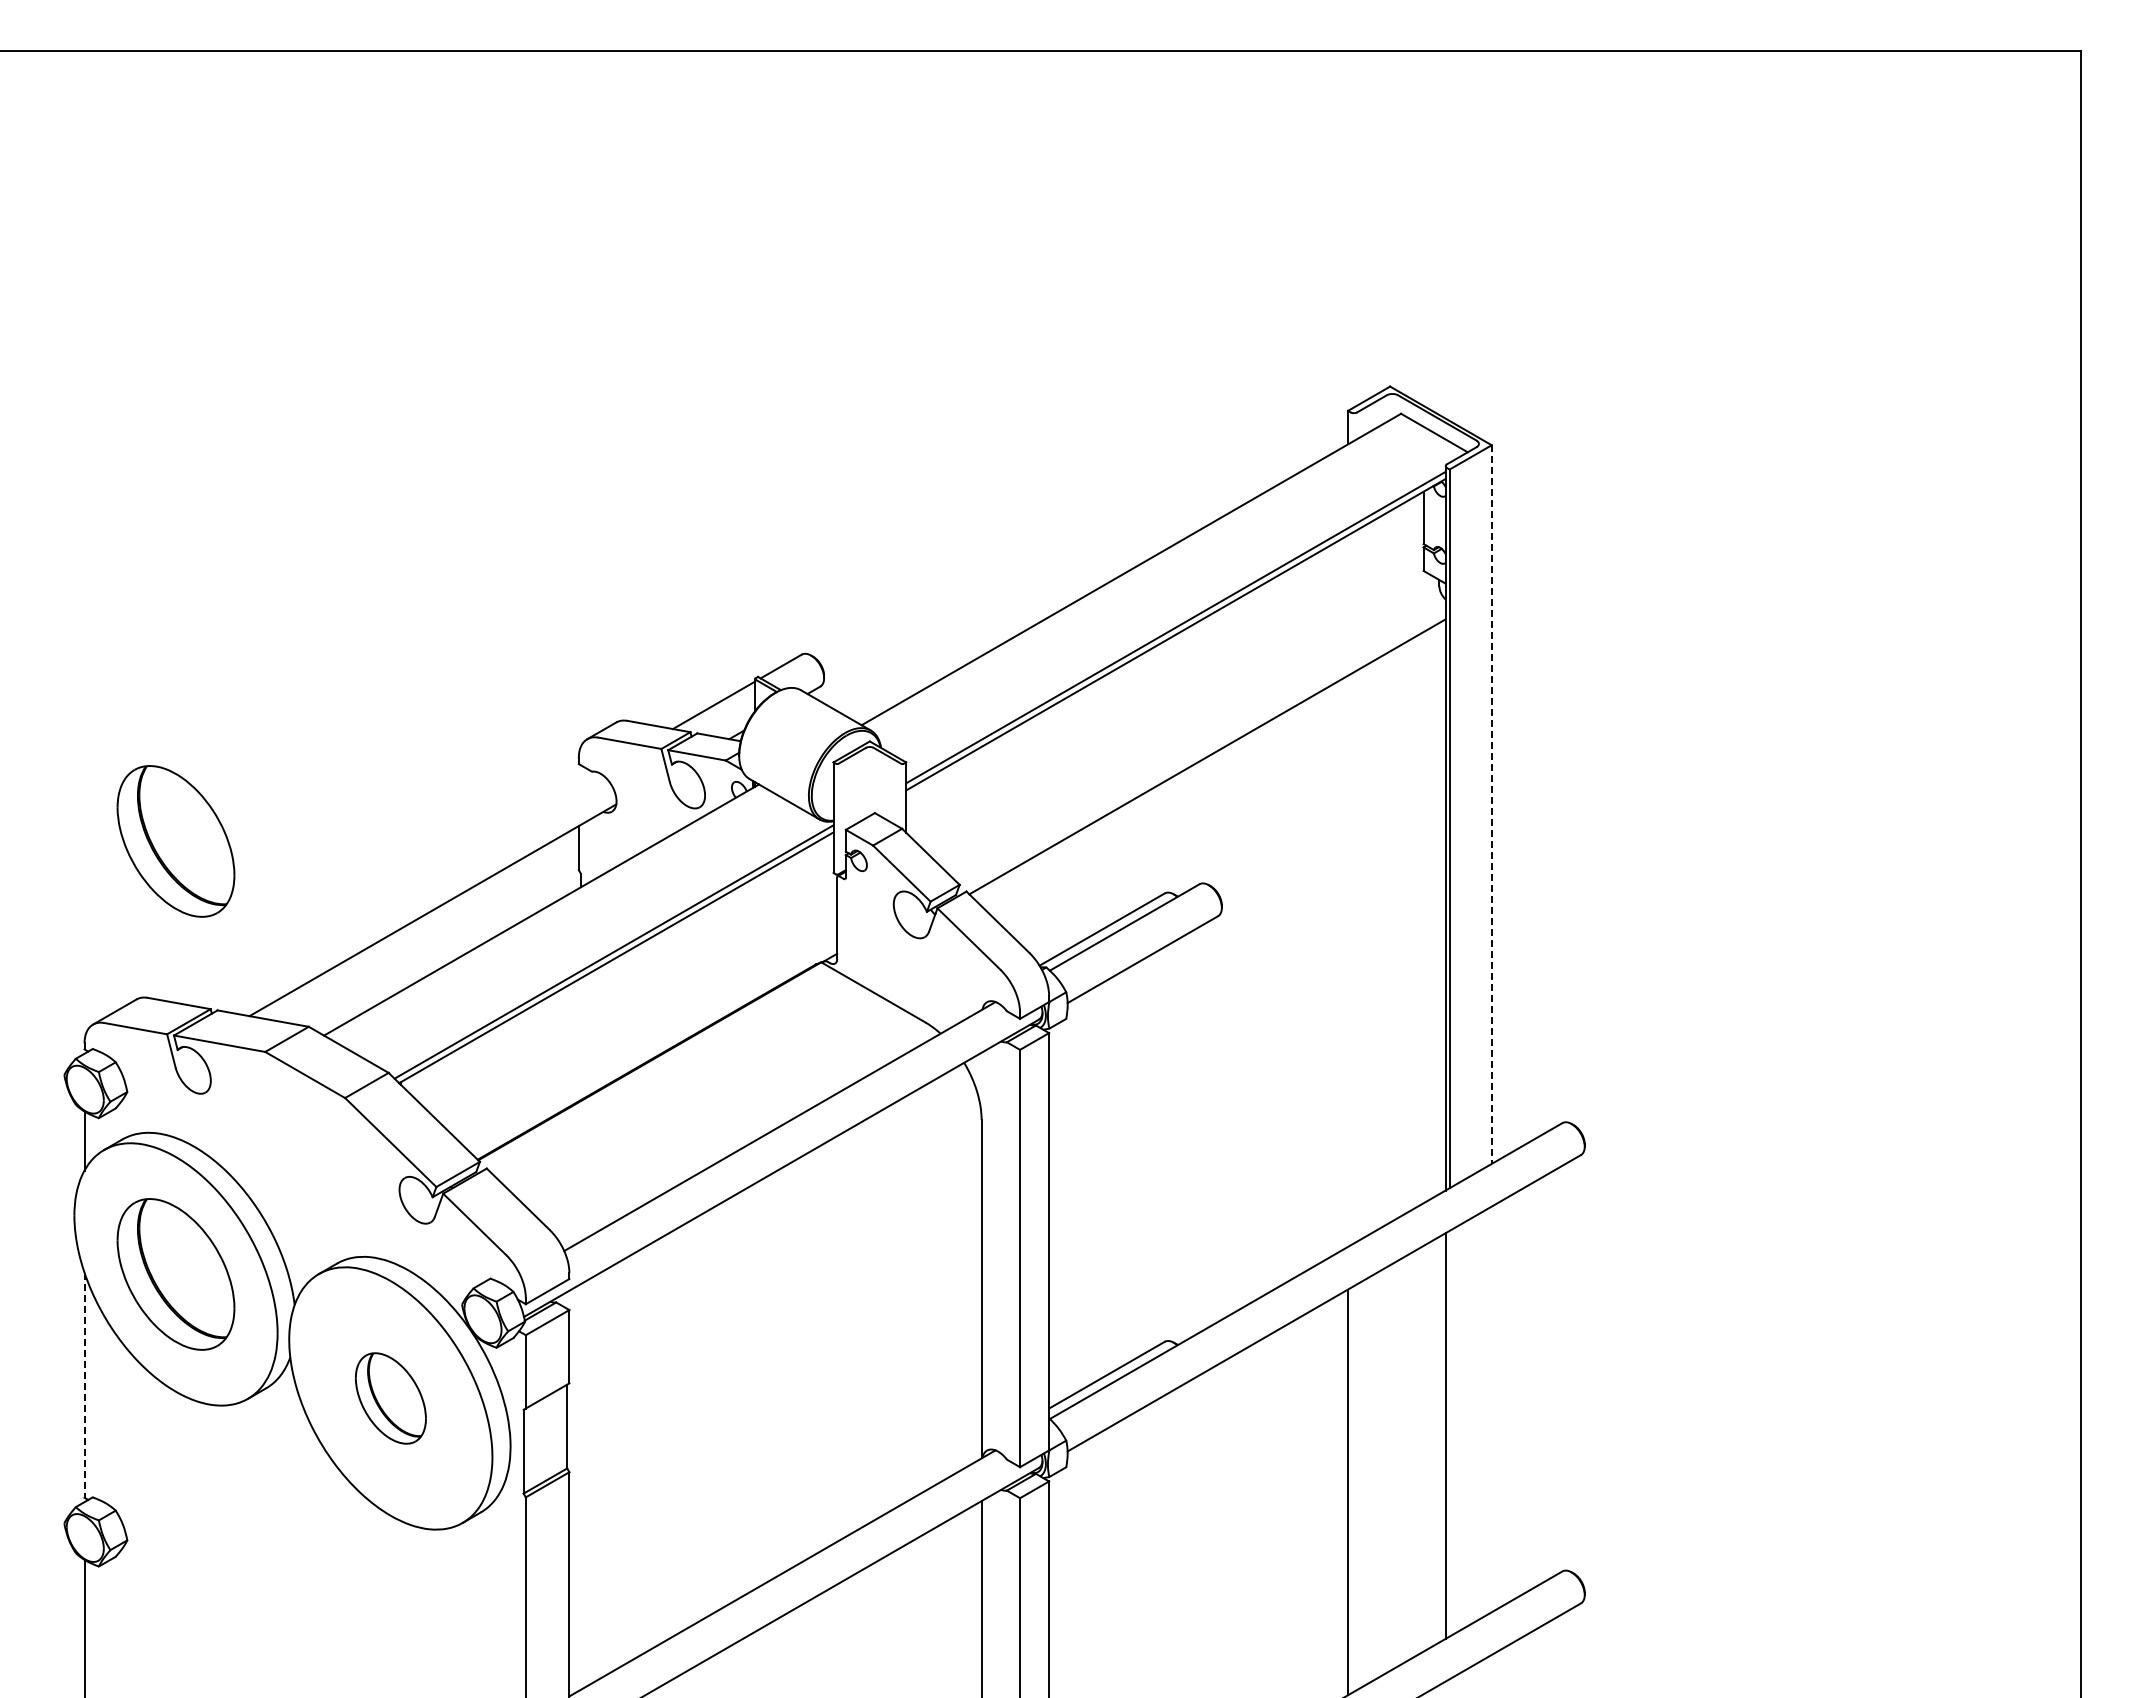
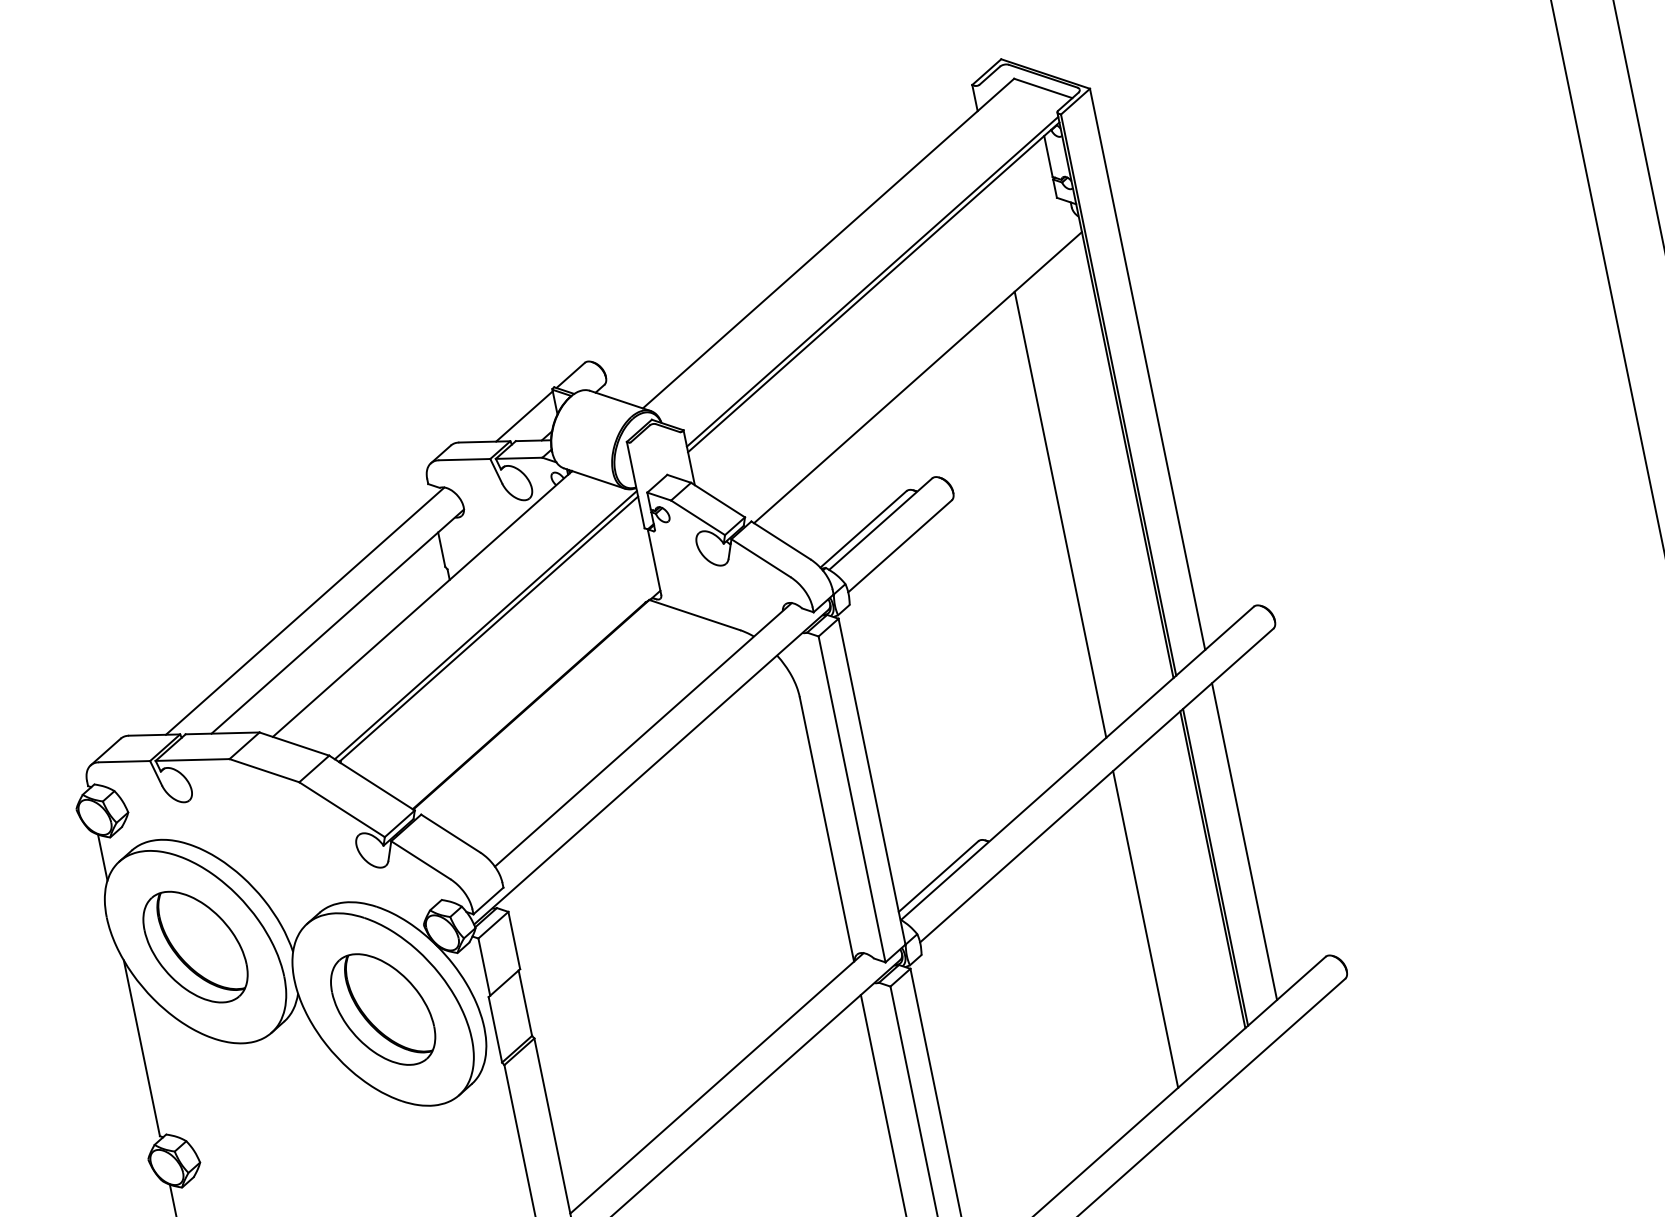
line: (1491, 805) -> (1147, 370), dashed -> solid
part: (175, 841) -> (125, 609), removed
line: (395, 889) -> (305, 611), added
line: (1348, 960) -> (1060, 514), added
line: (84, 1385) -> (141, 1048), dashed -> solid
part: (390, 1398) -> (382, 1009), size x1.67
line: (1491, 1409) -> (1244, 841), added
line: (1449, 1433) -> (1215, 867), added

